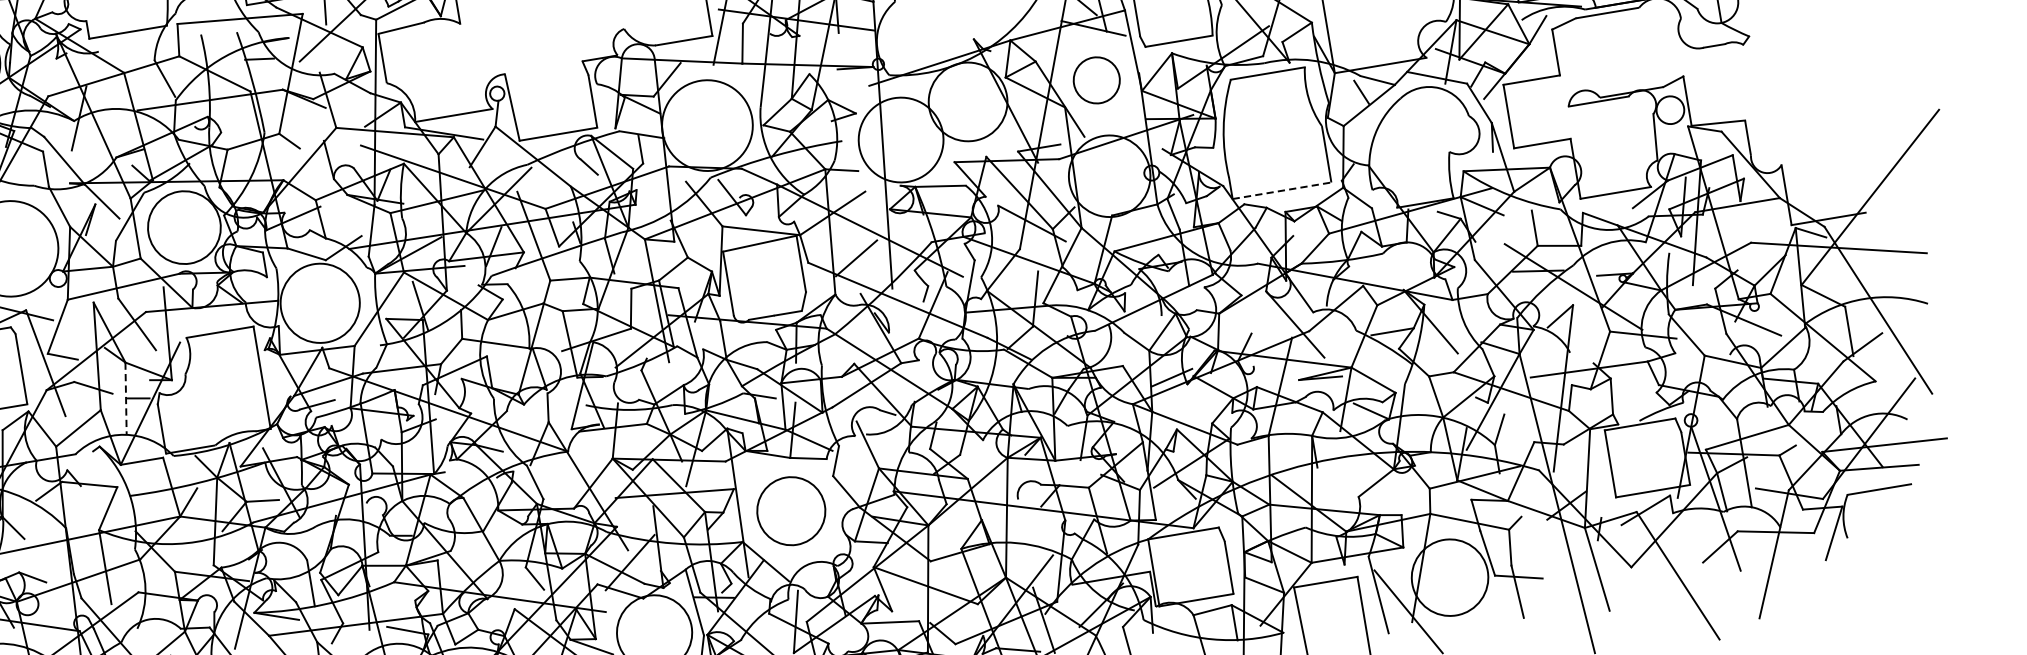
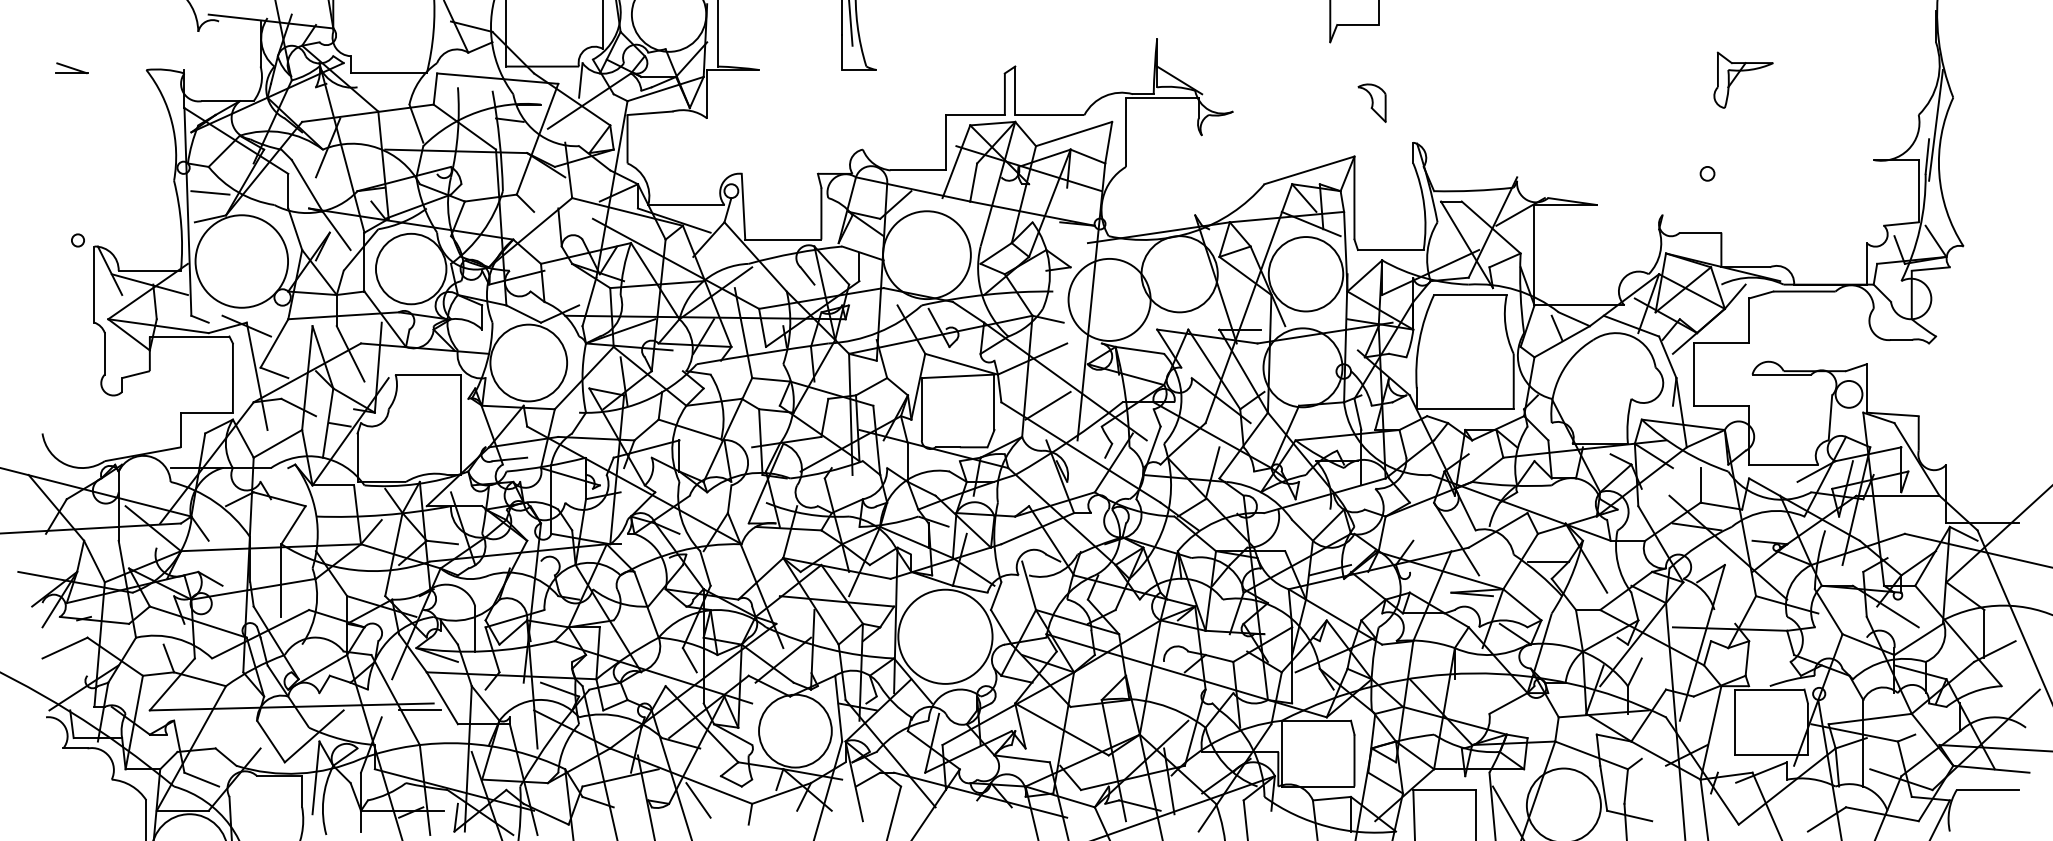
circle: (1096, 80) -> (1305, 274), size x1.67
line: (1282, 190) -> (1465, 409), dashed -> solid
line: (126, 399) -> (328, 423), dashed -> solid
circle: (791, 510) -> (945, 636), size x1.43

